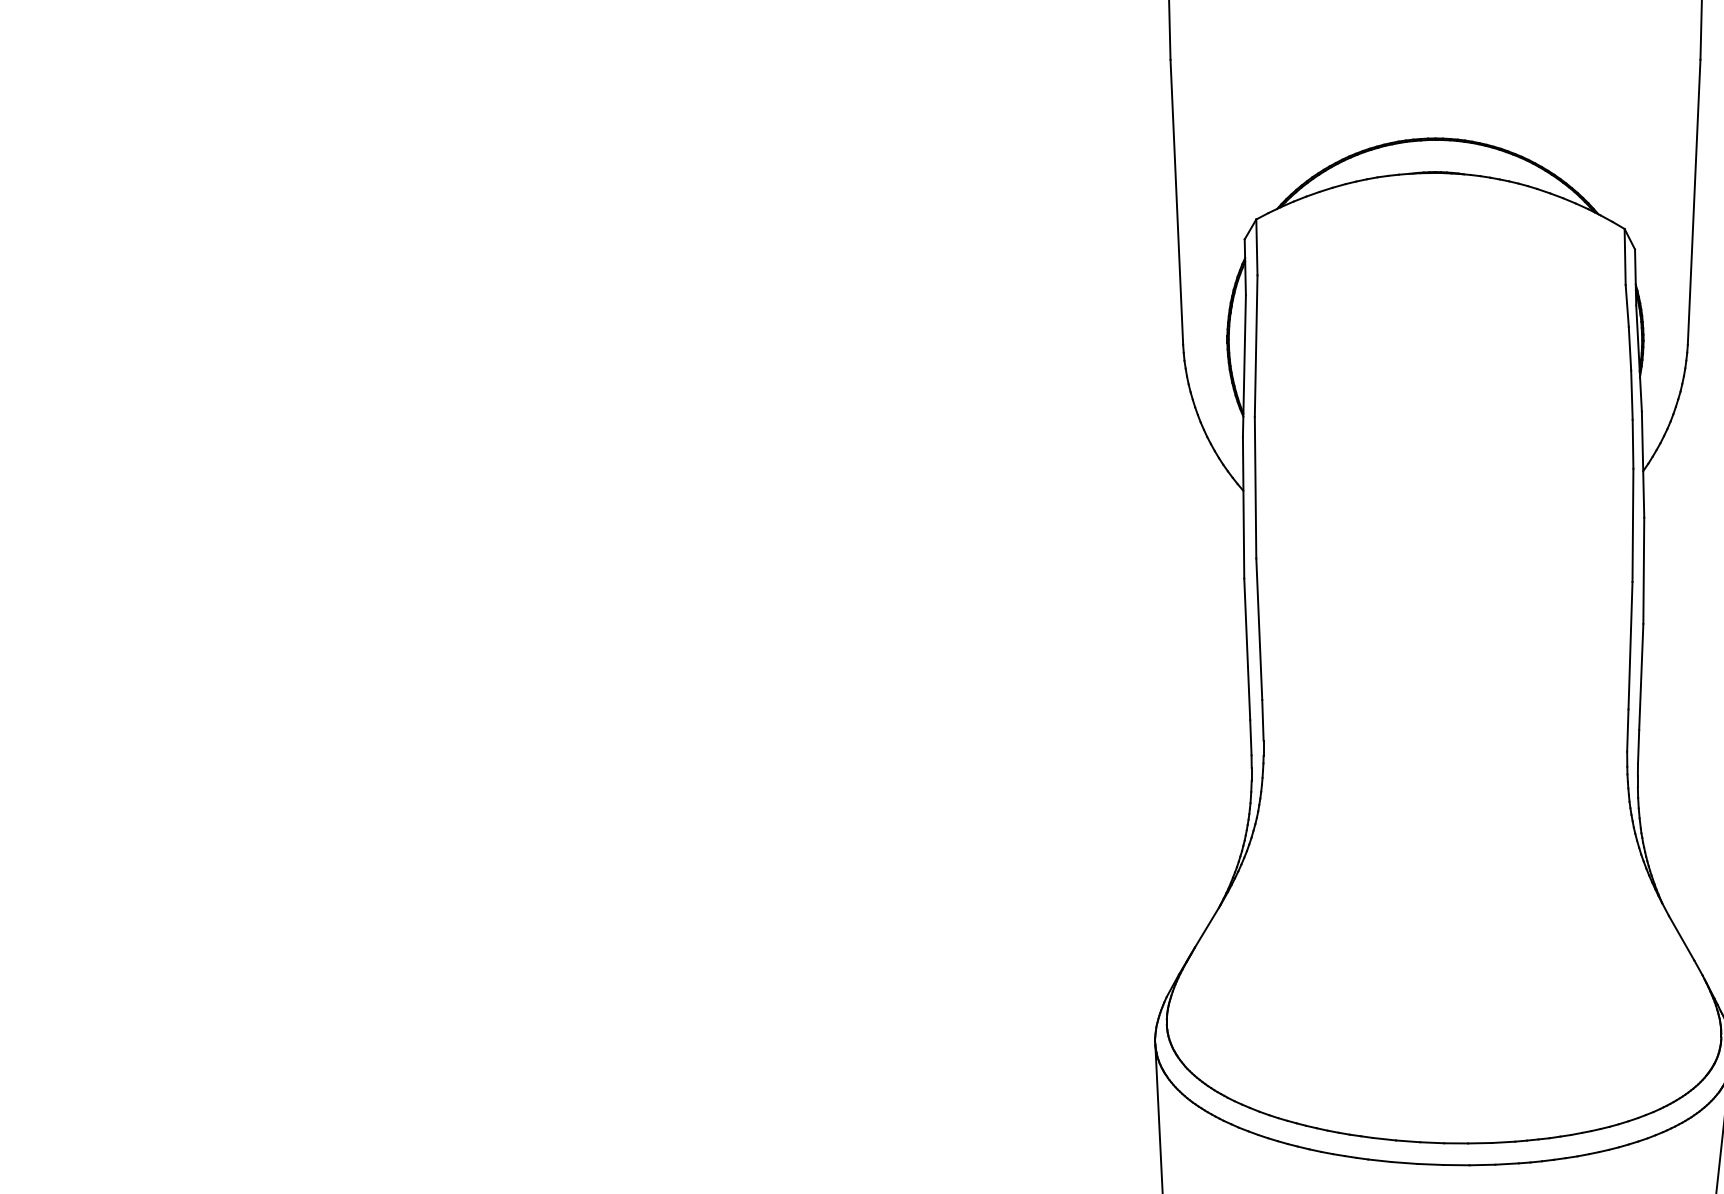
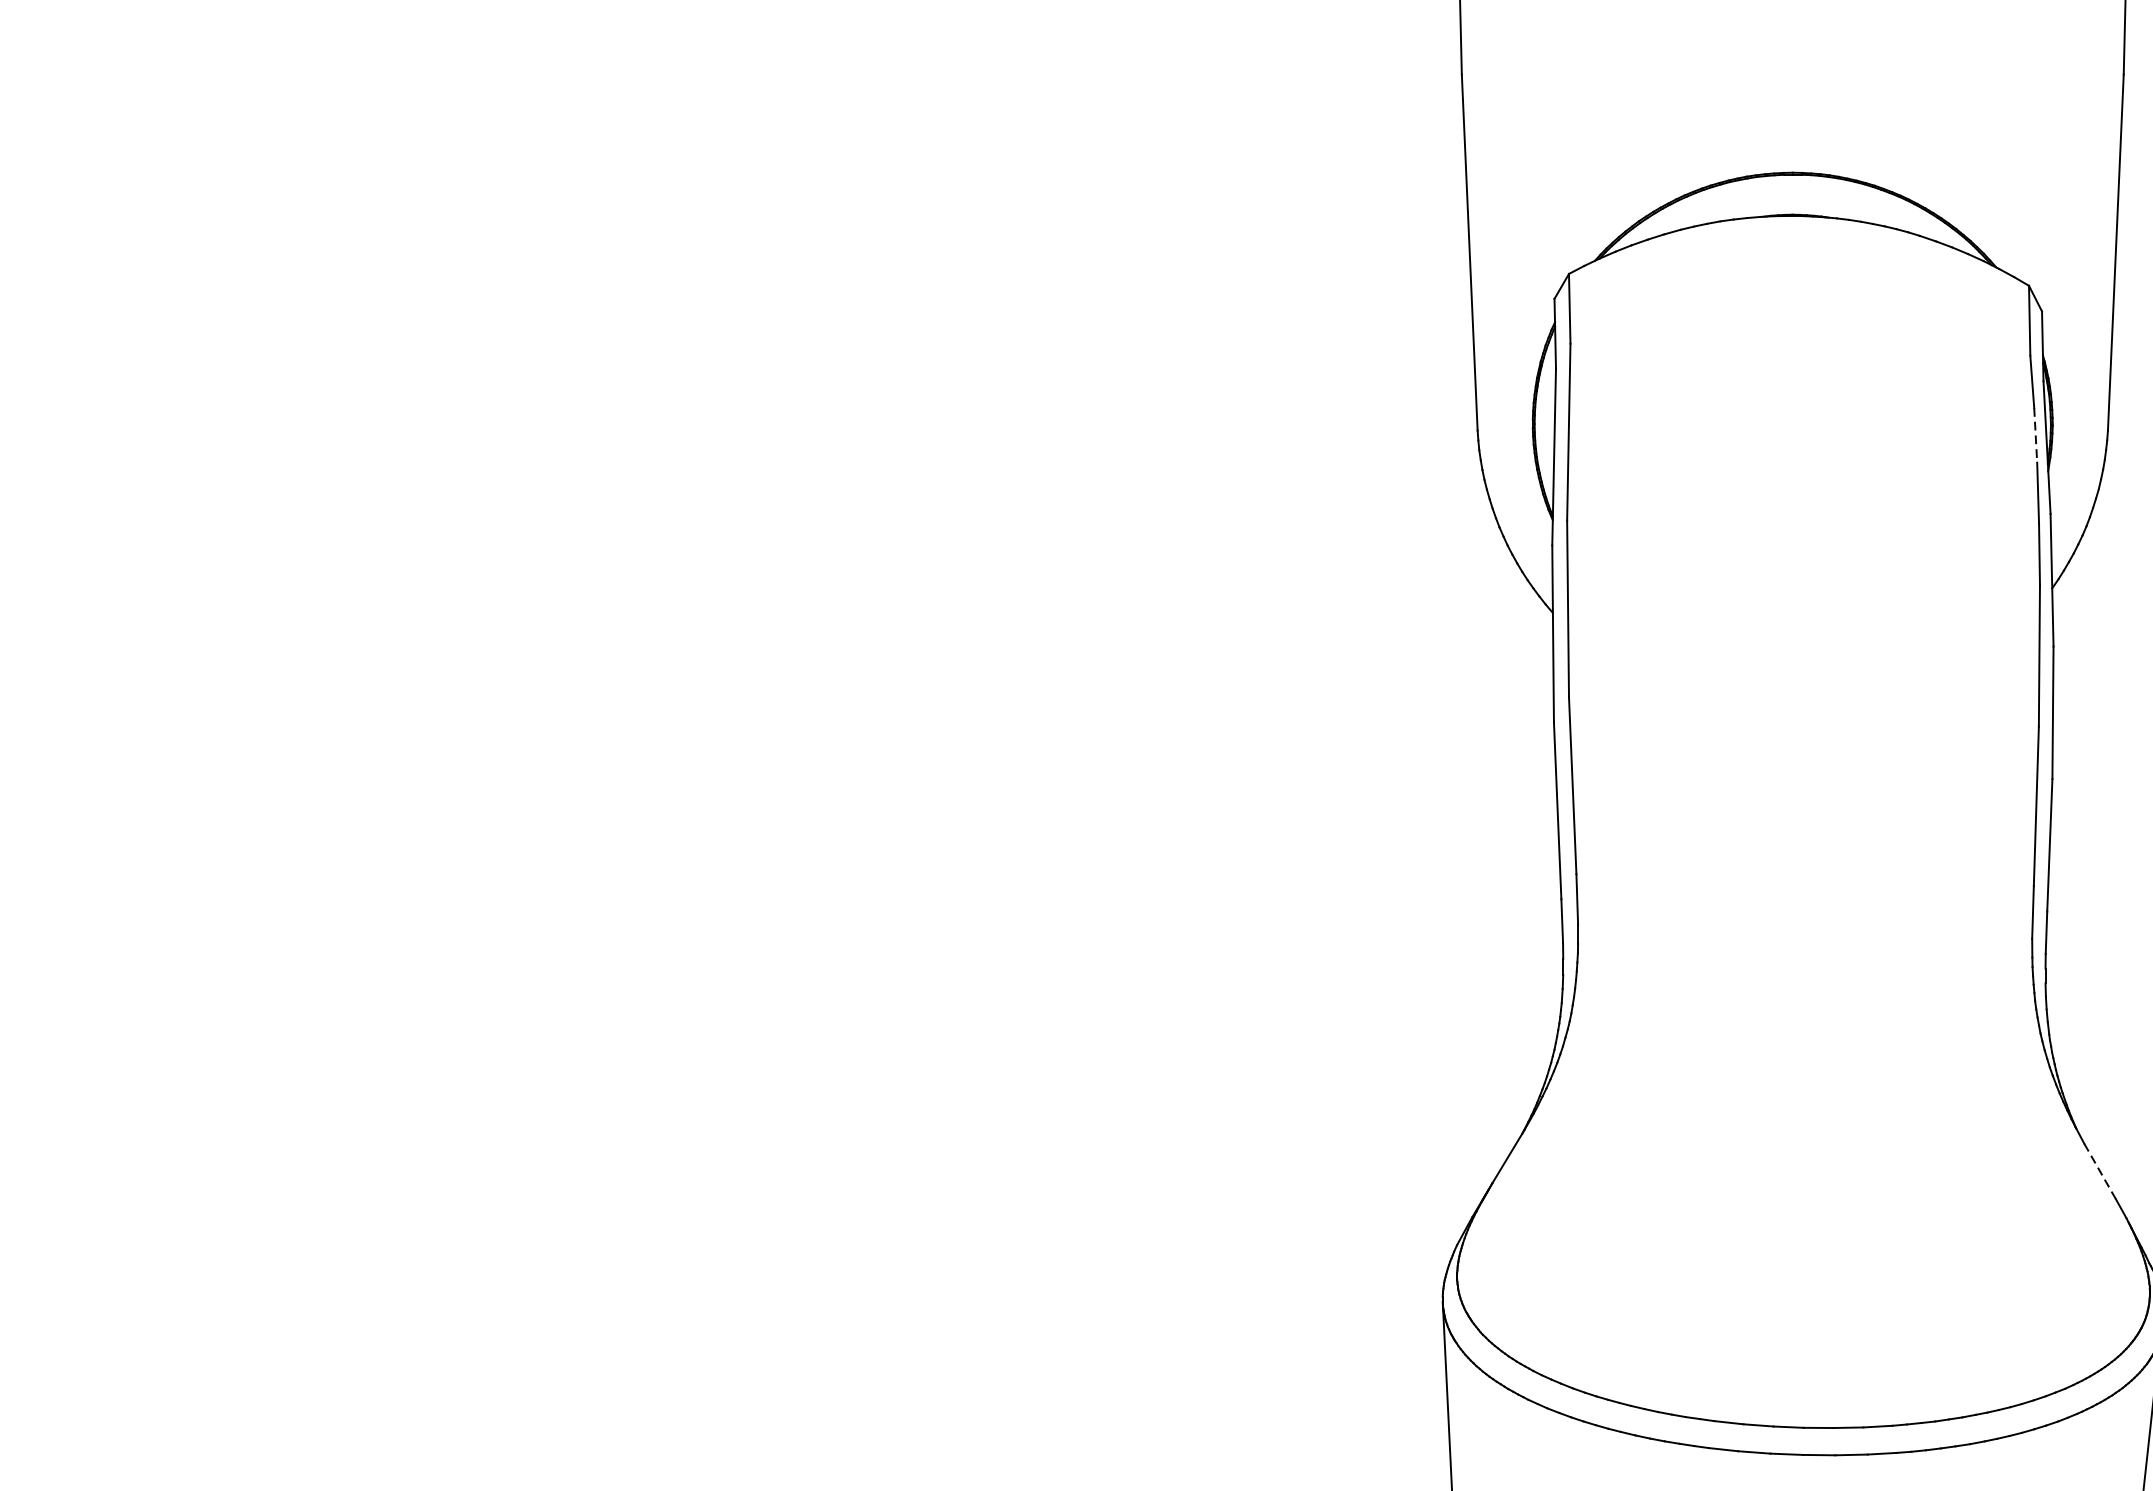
line: (1629, 348) -> (2035, 435), solid -> dashed
line: (1681, 938) -> (2100, 1172), solid -> dashed

